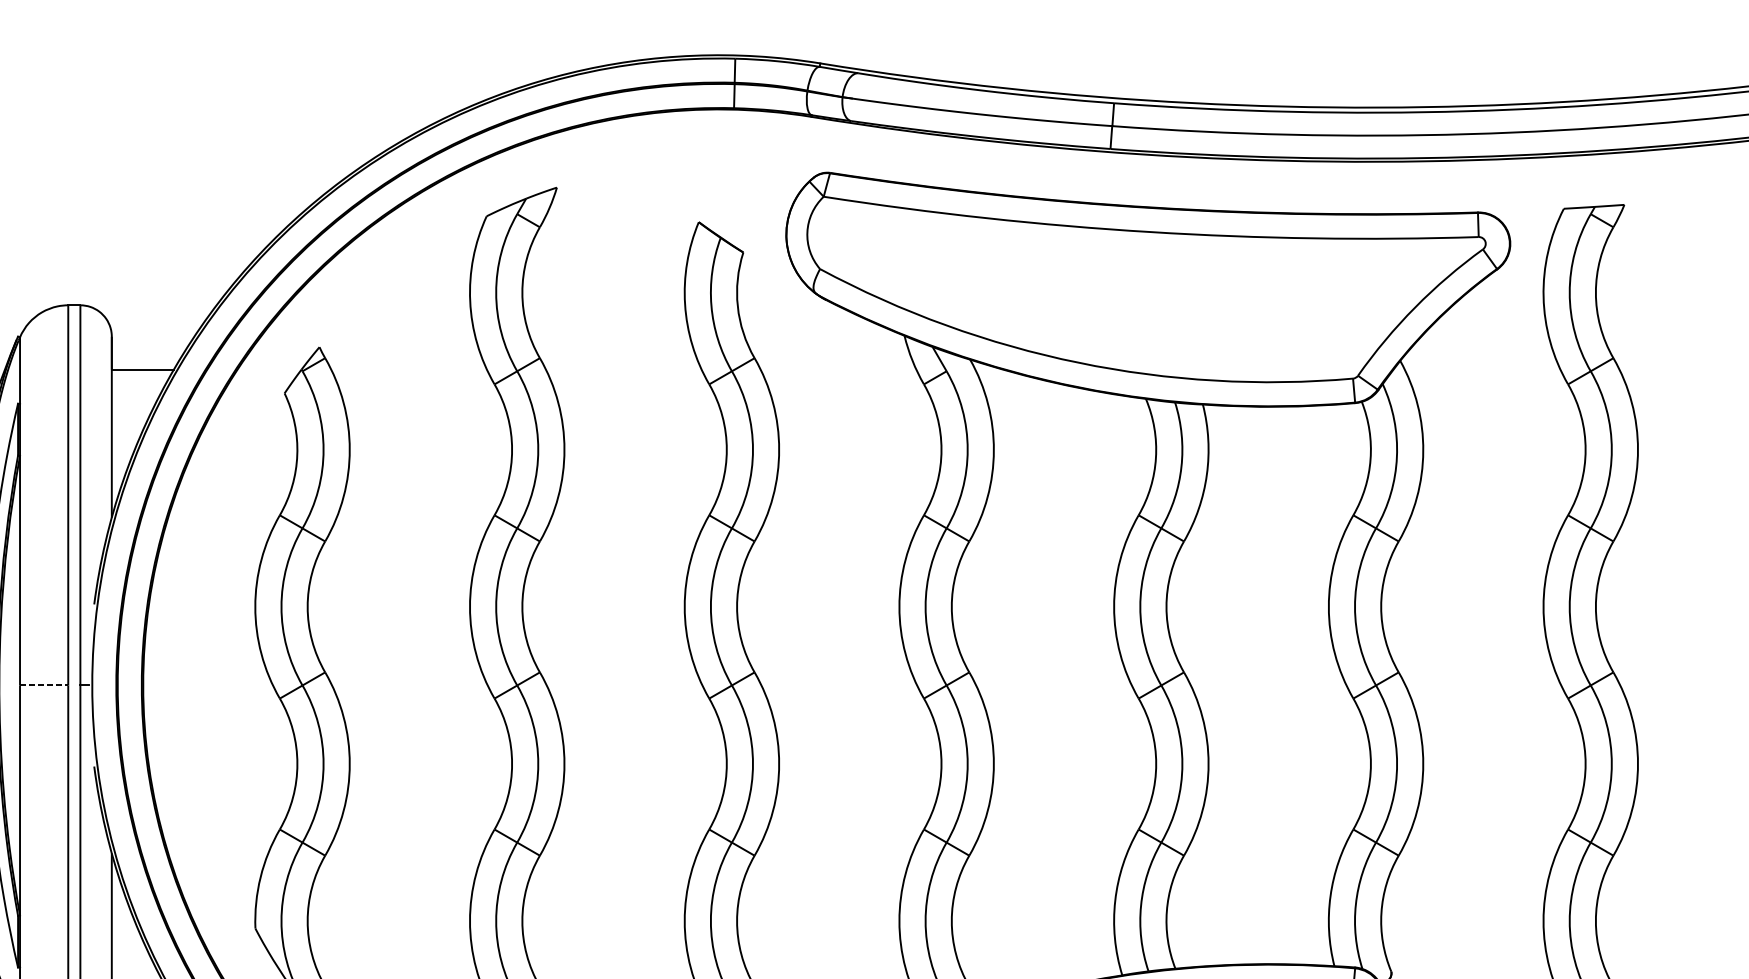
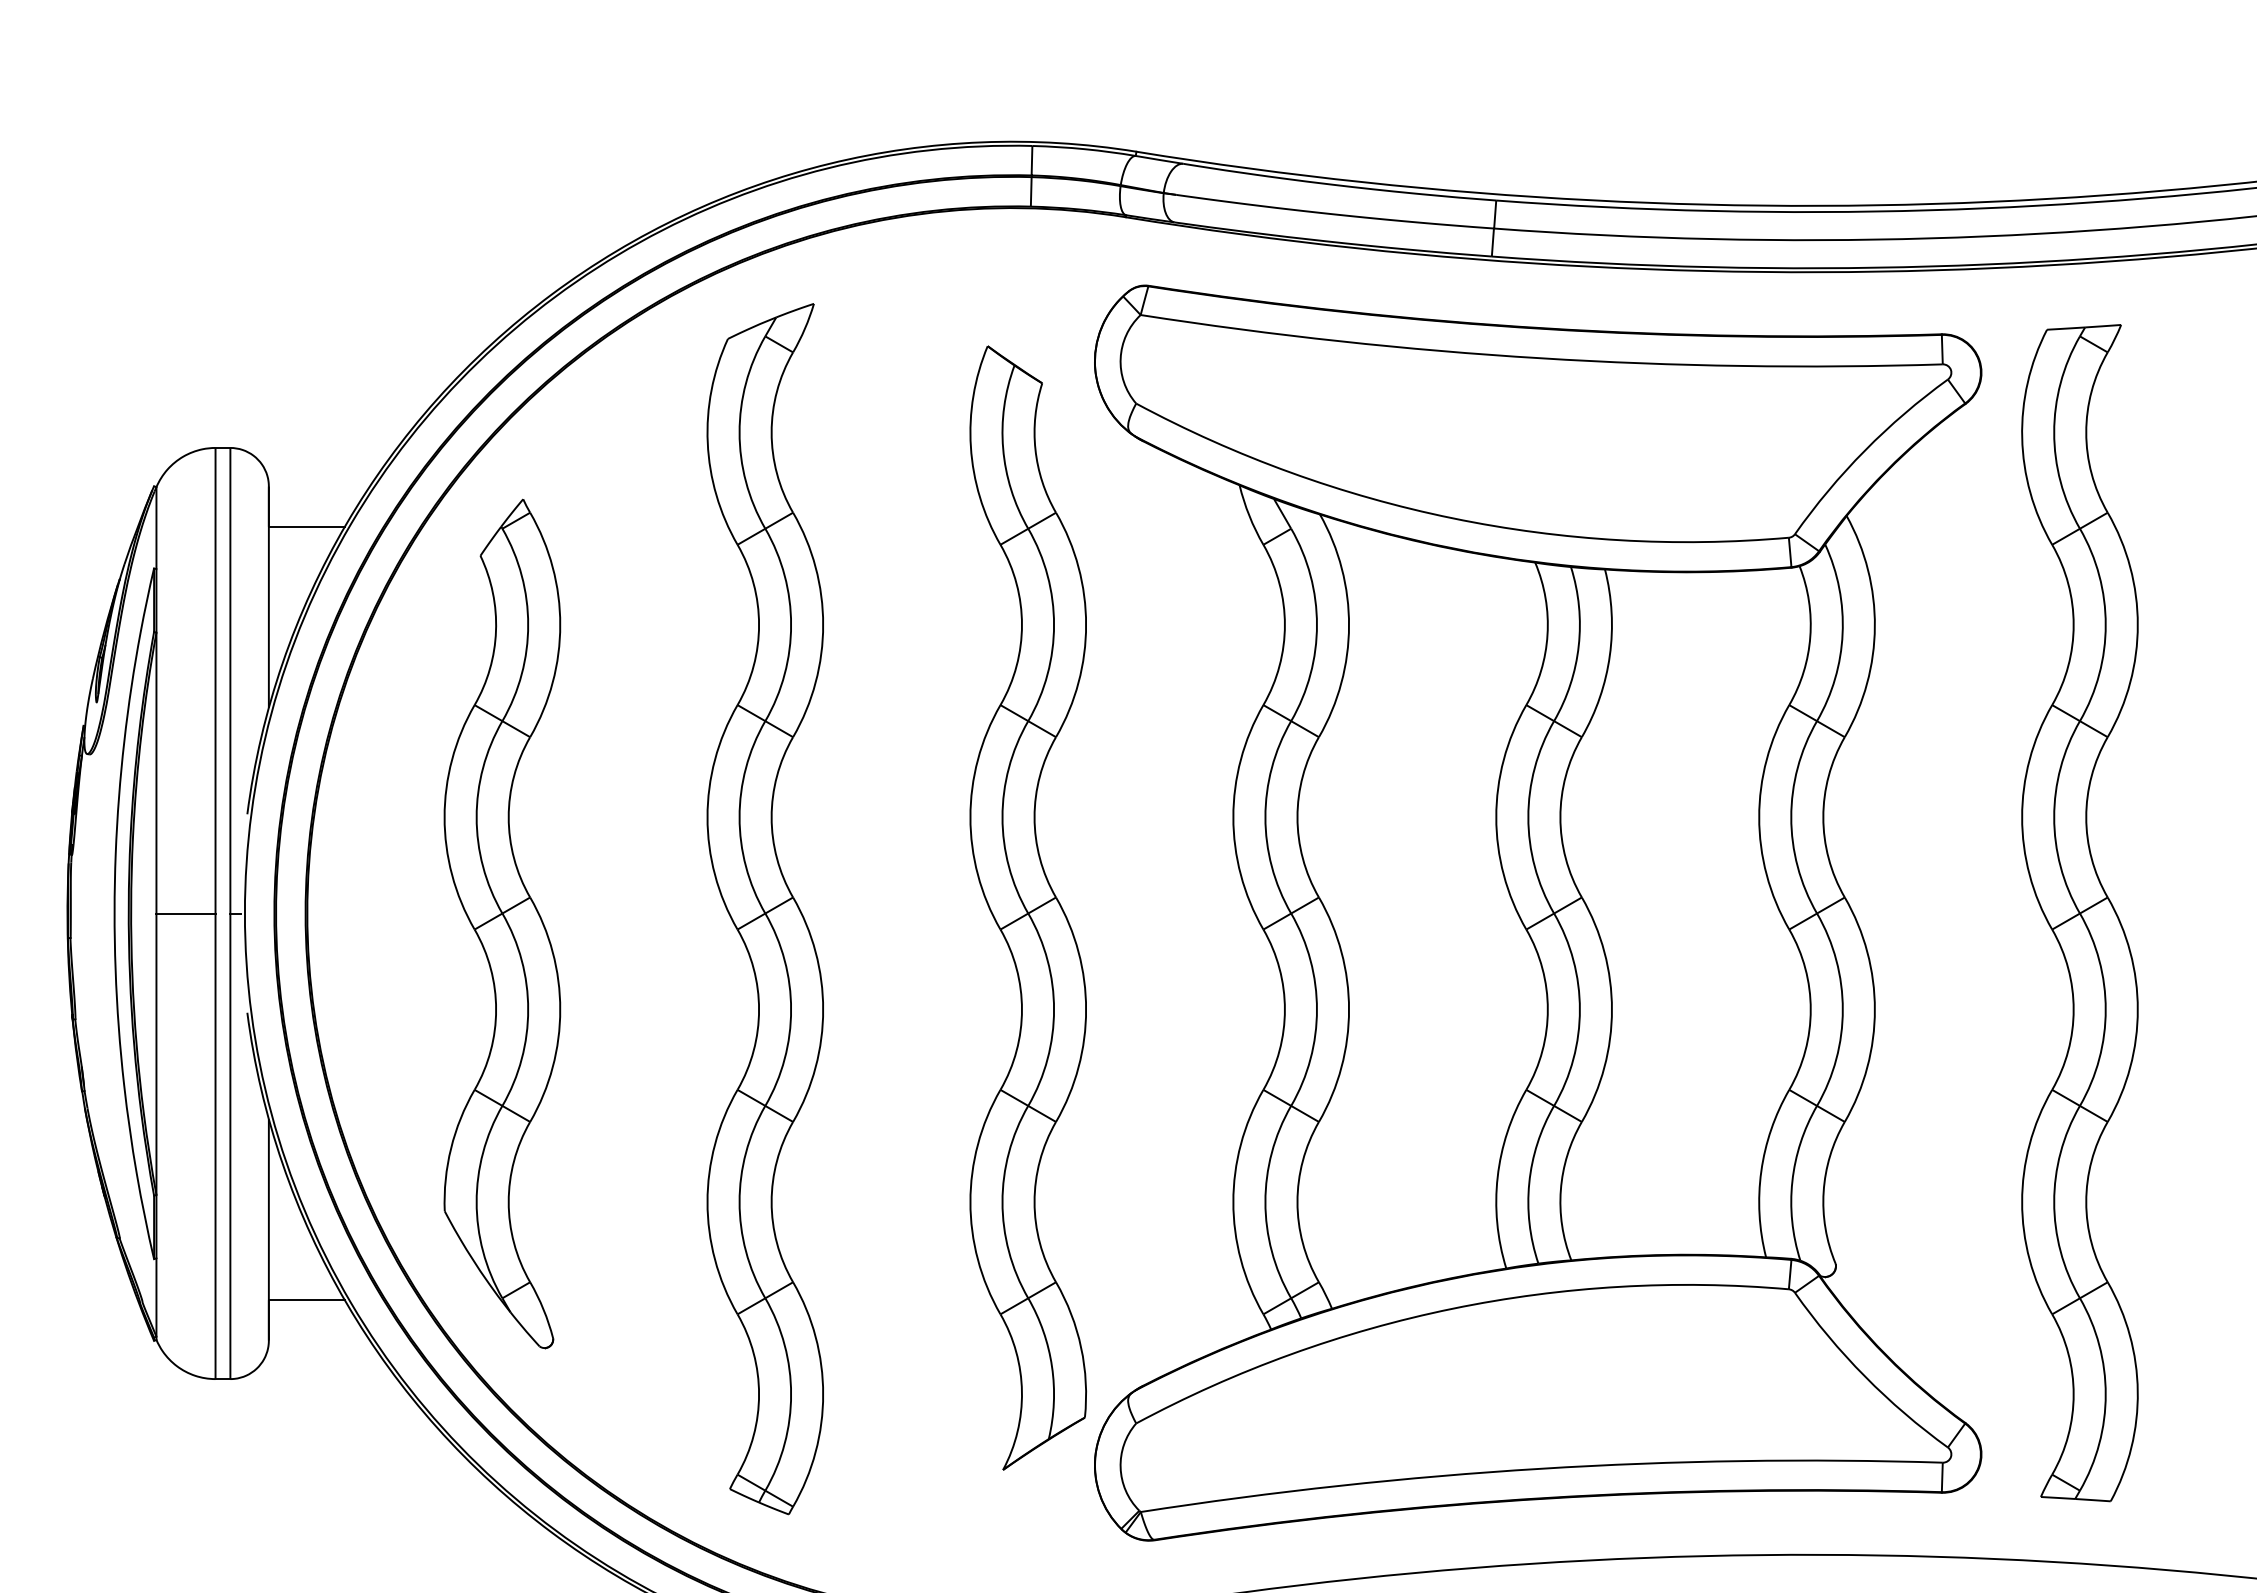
line: (43, 685) -> (185, 913), dashed -> solid

